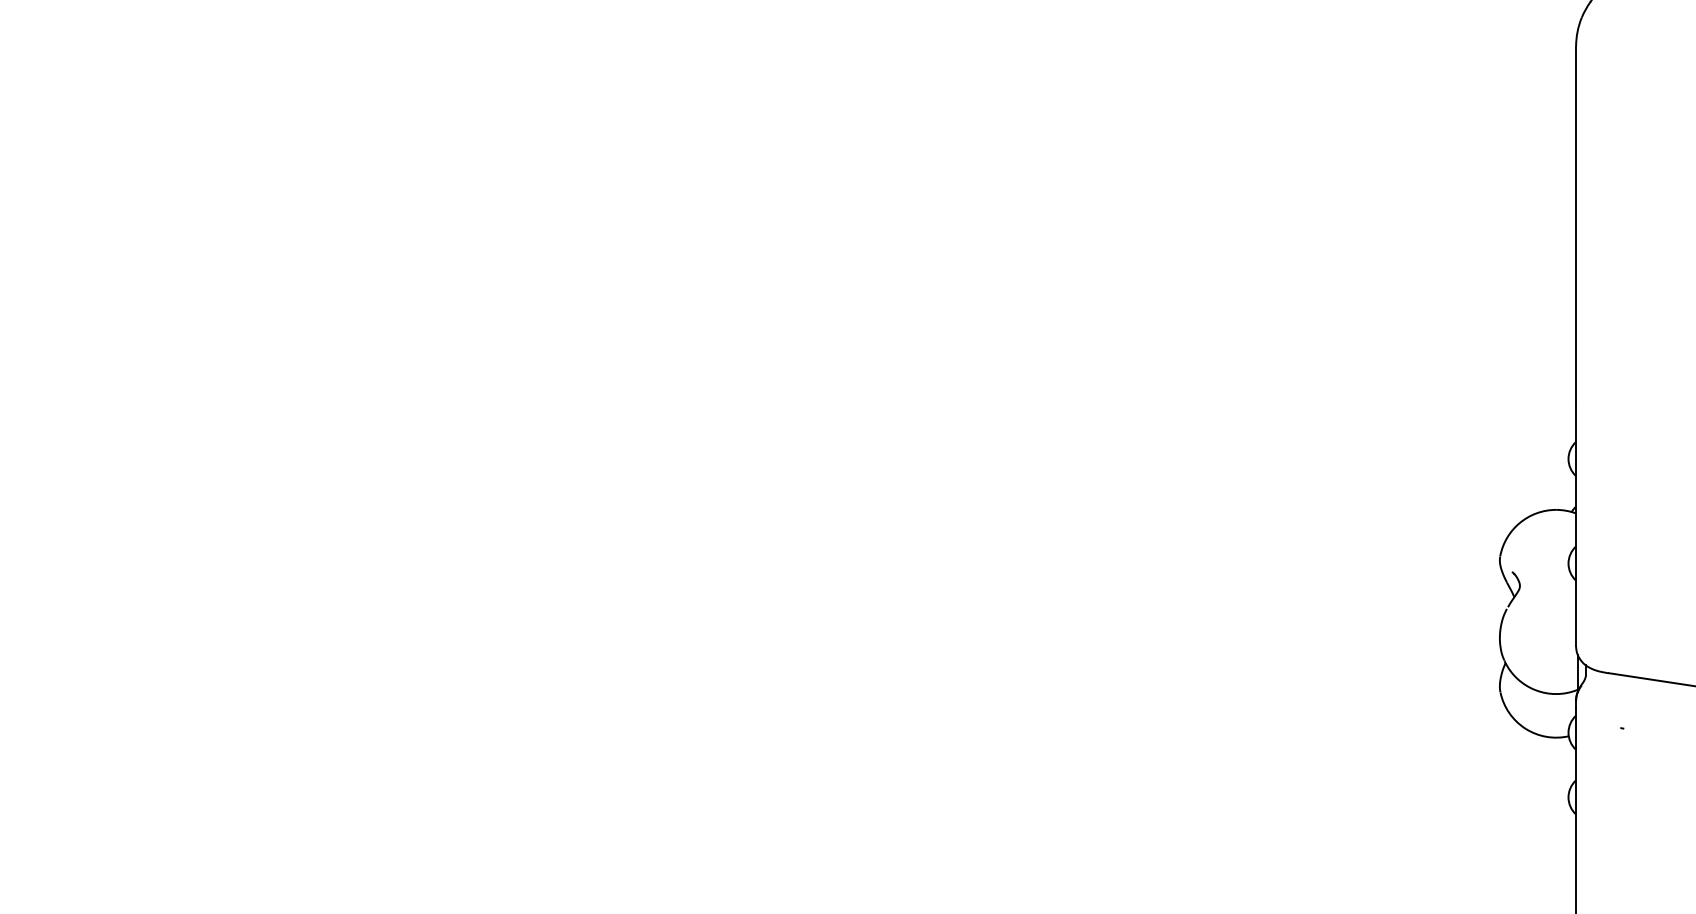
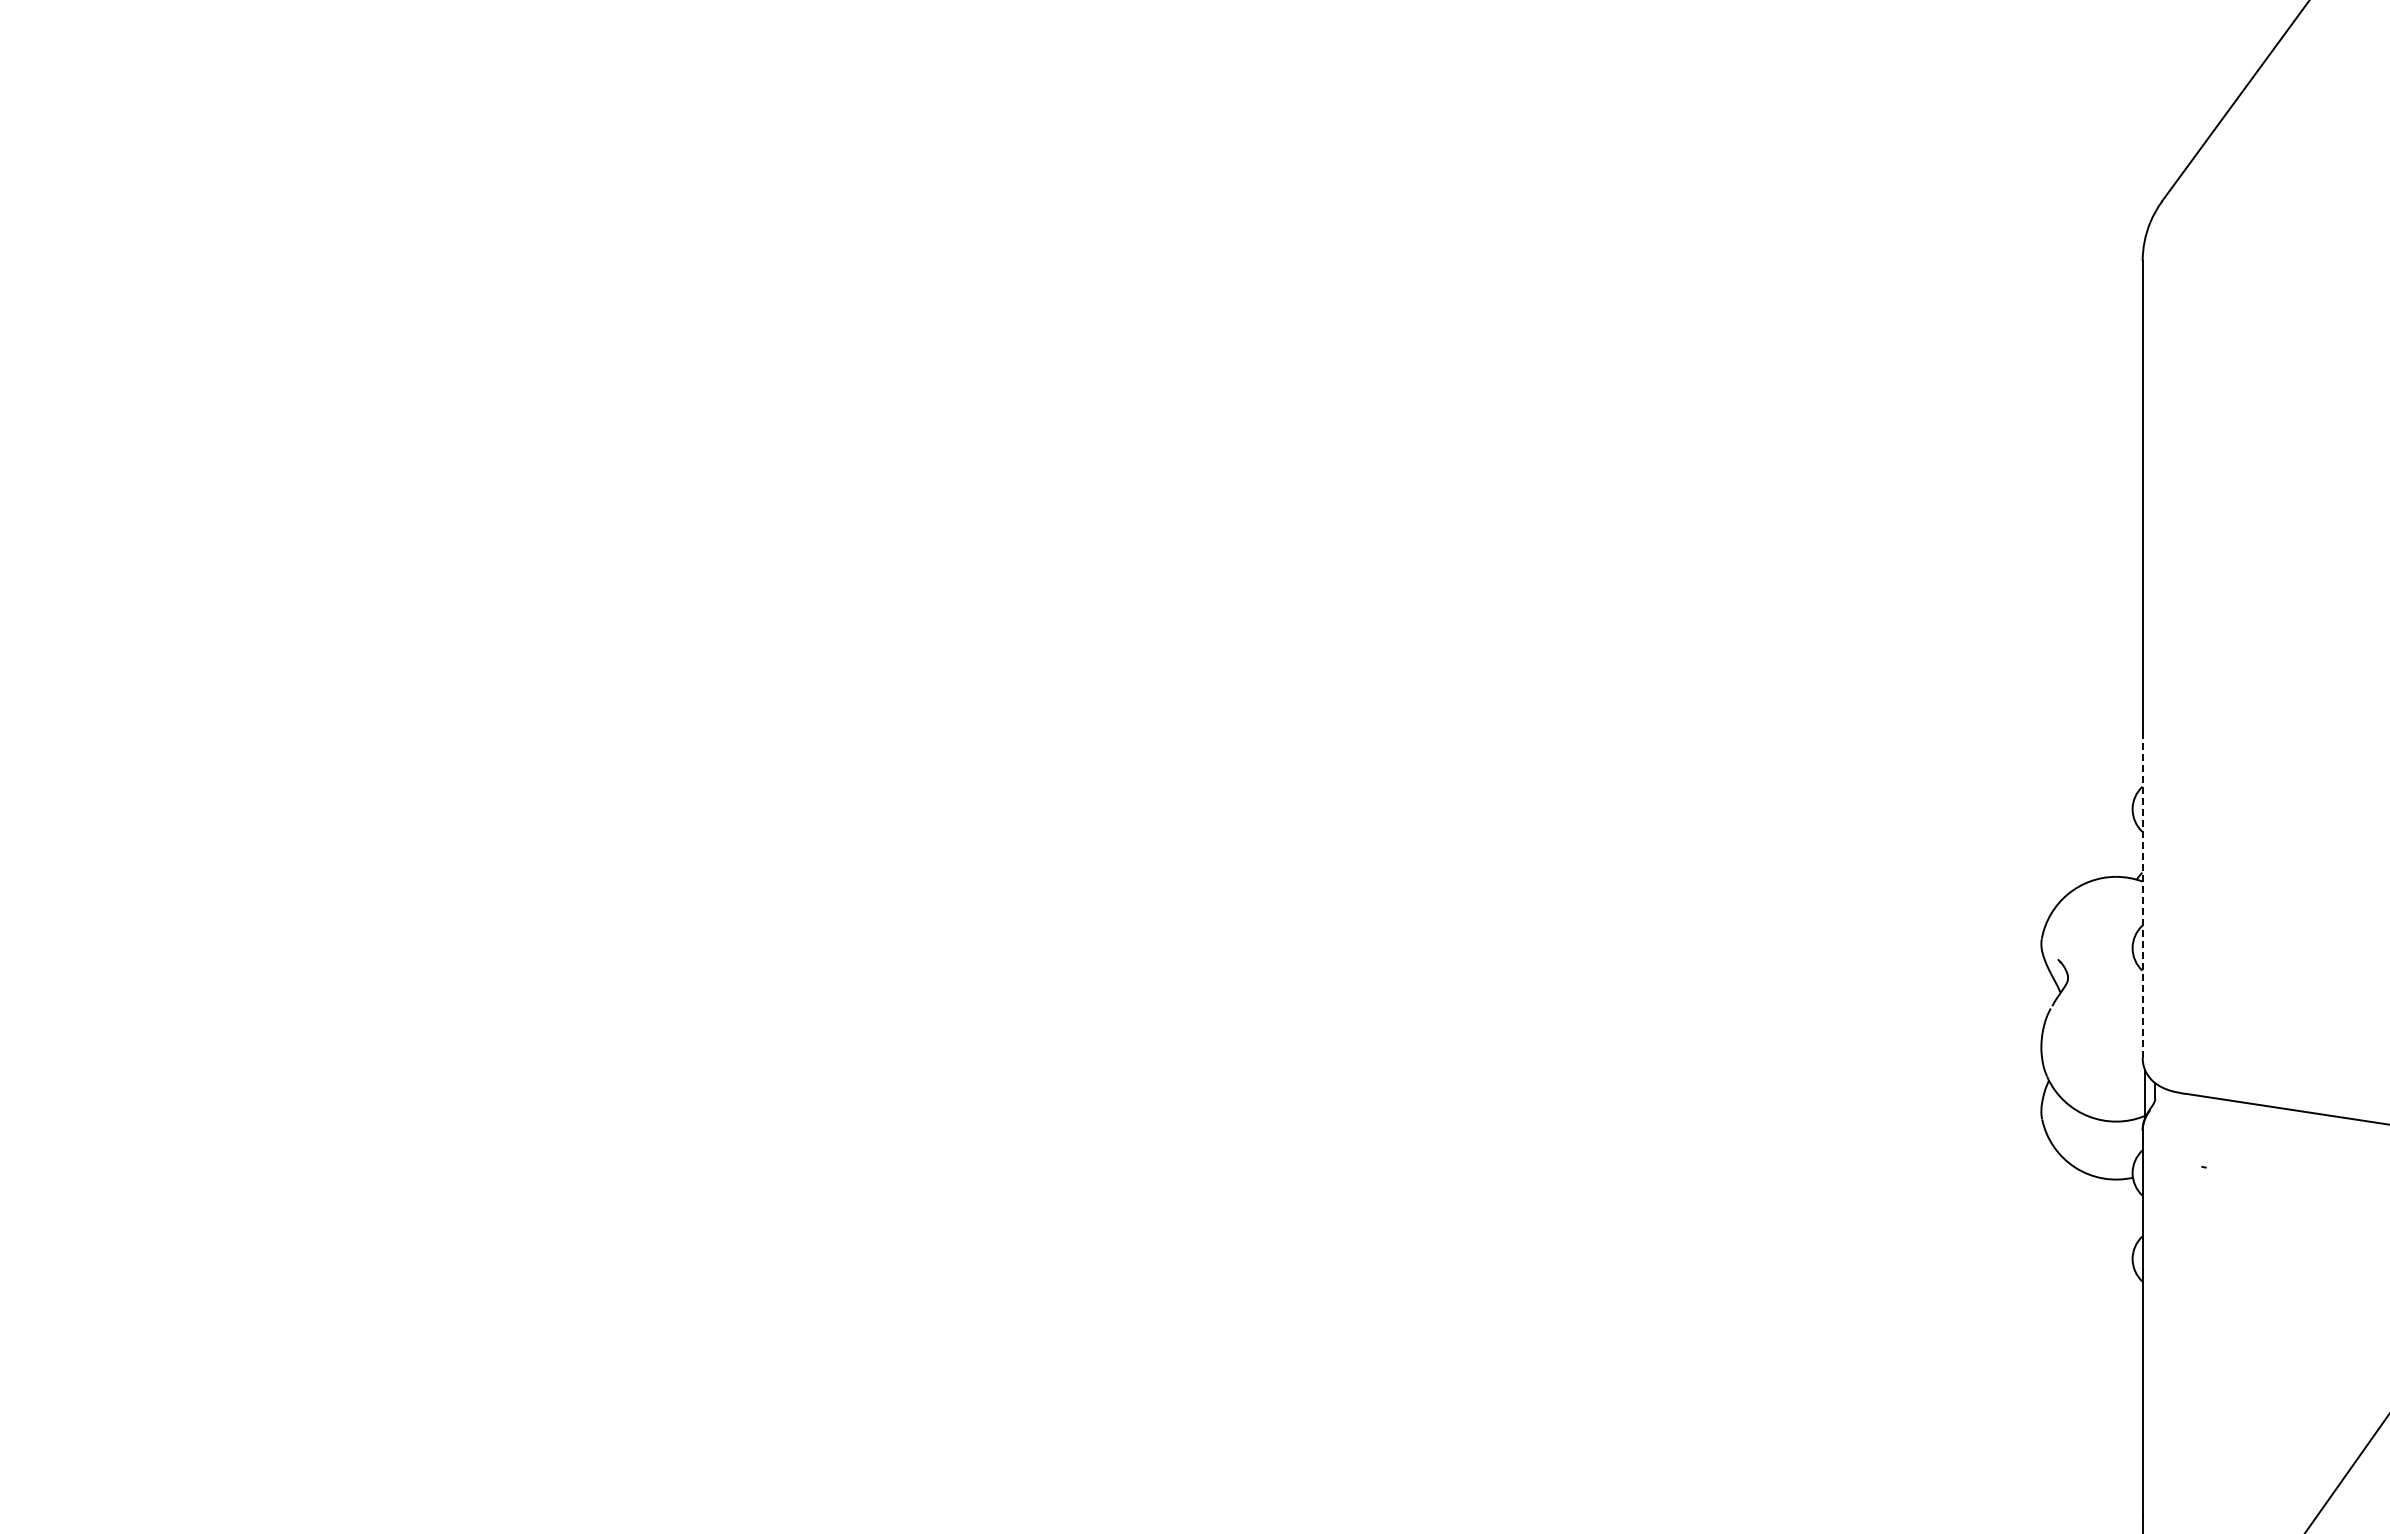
line: (1575, 524) -> (2142, 896), solid -> dashed

